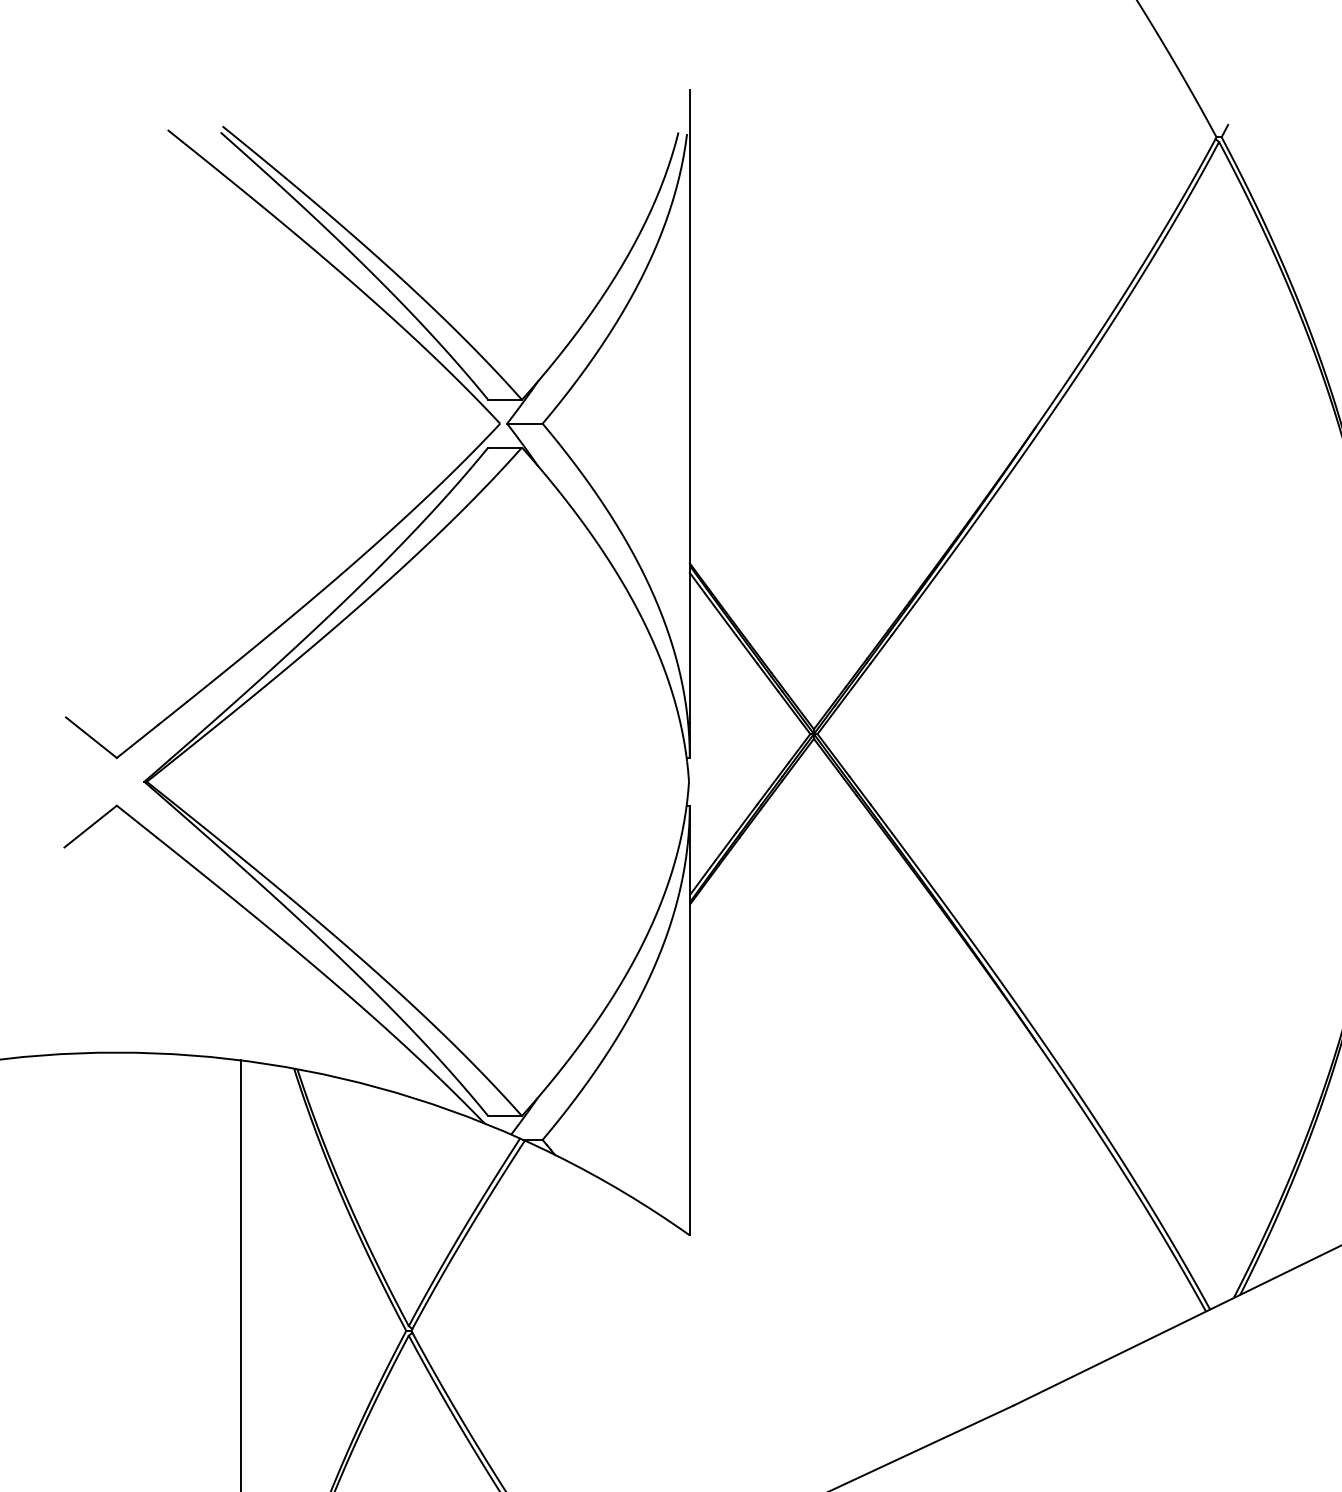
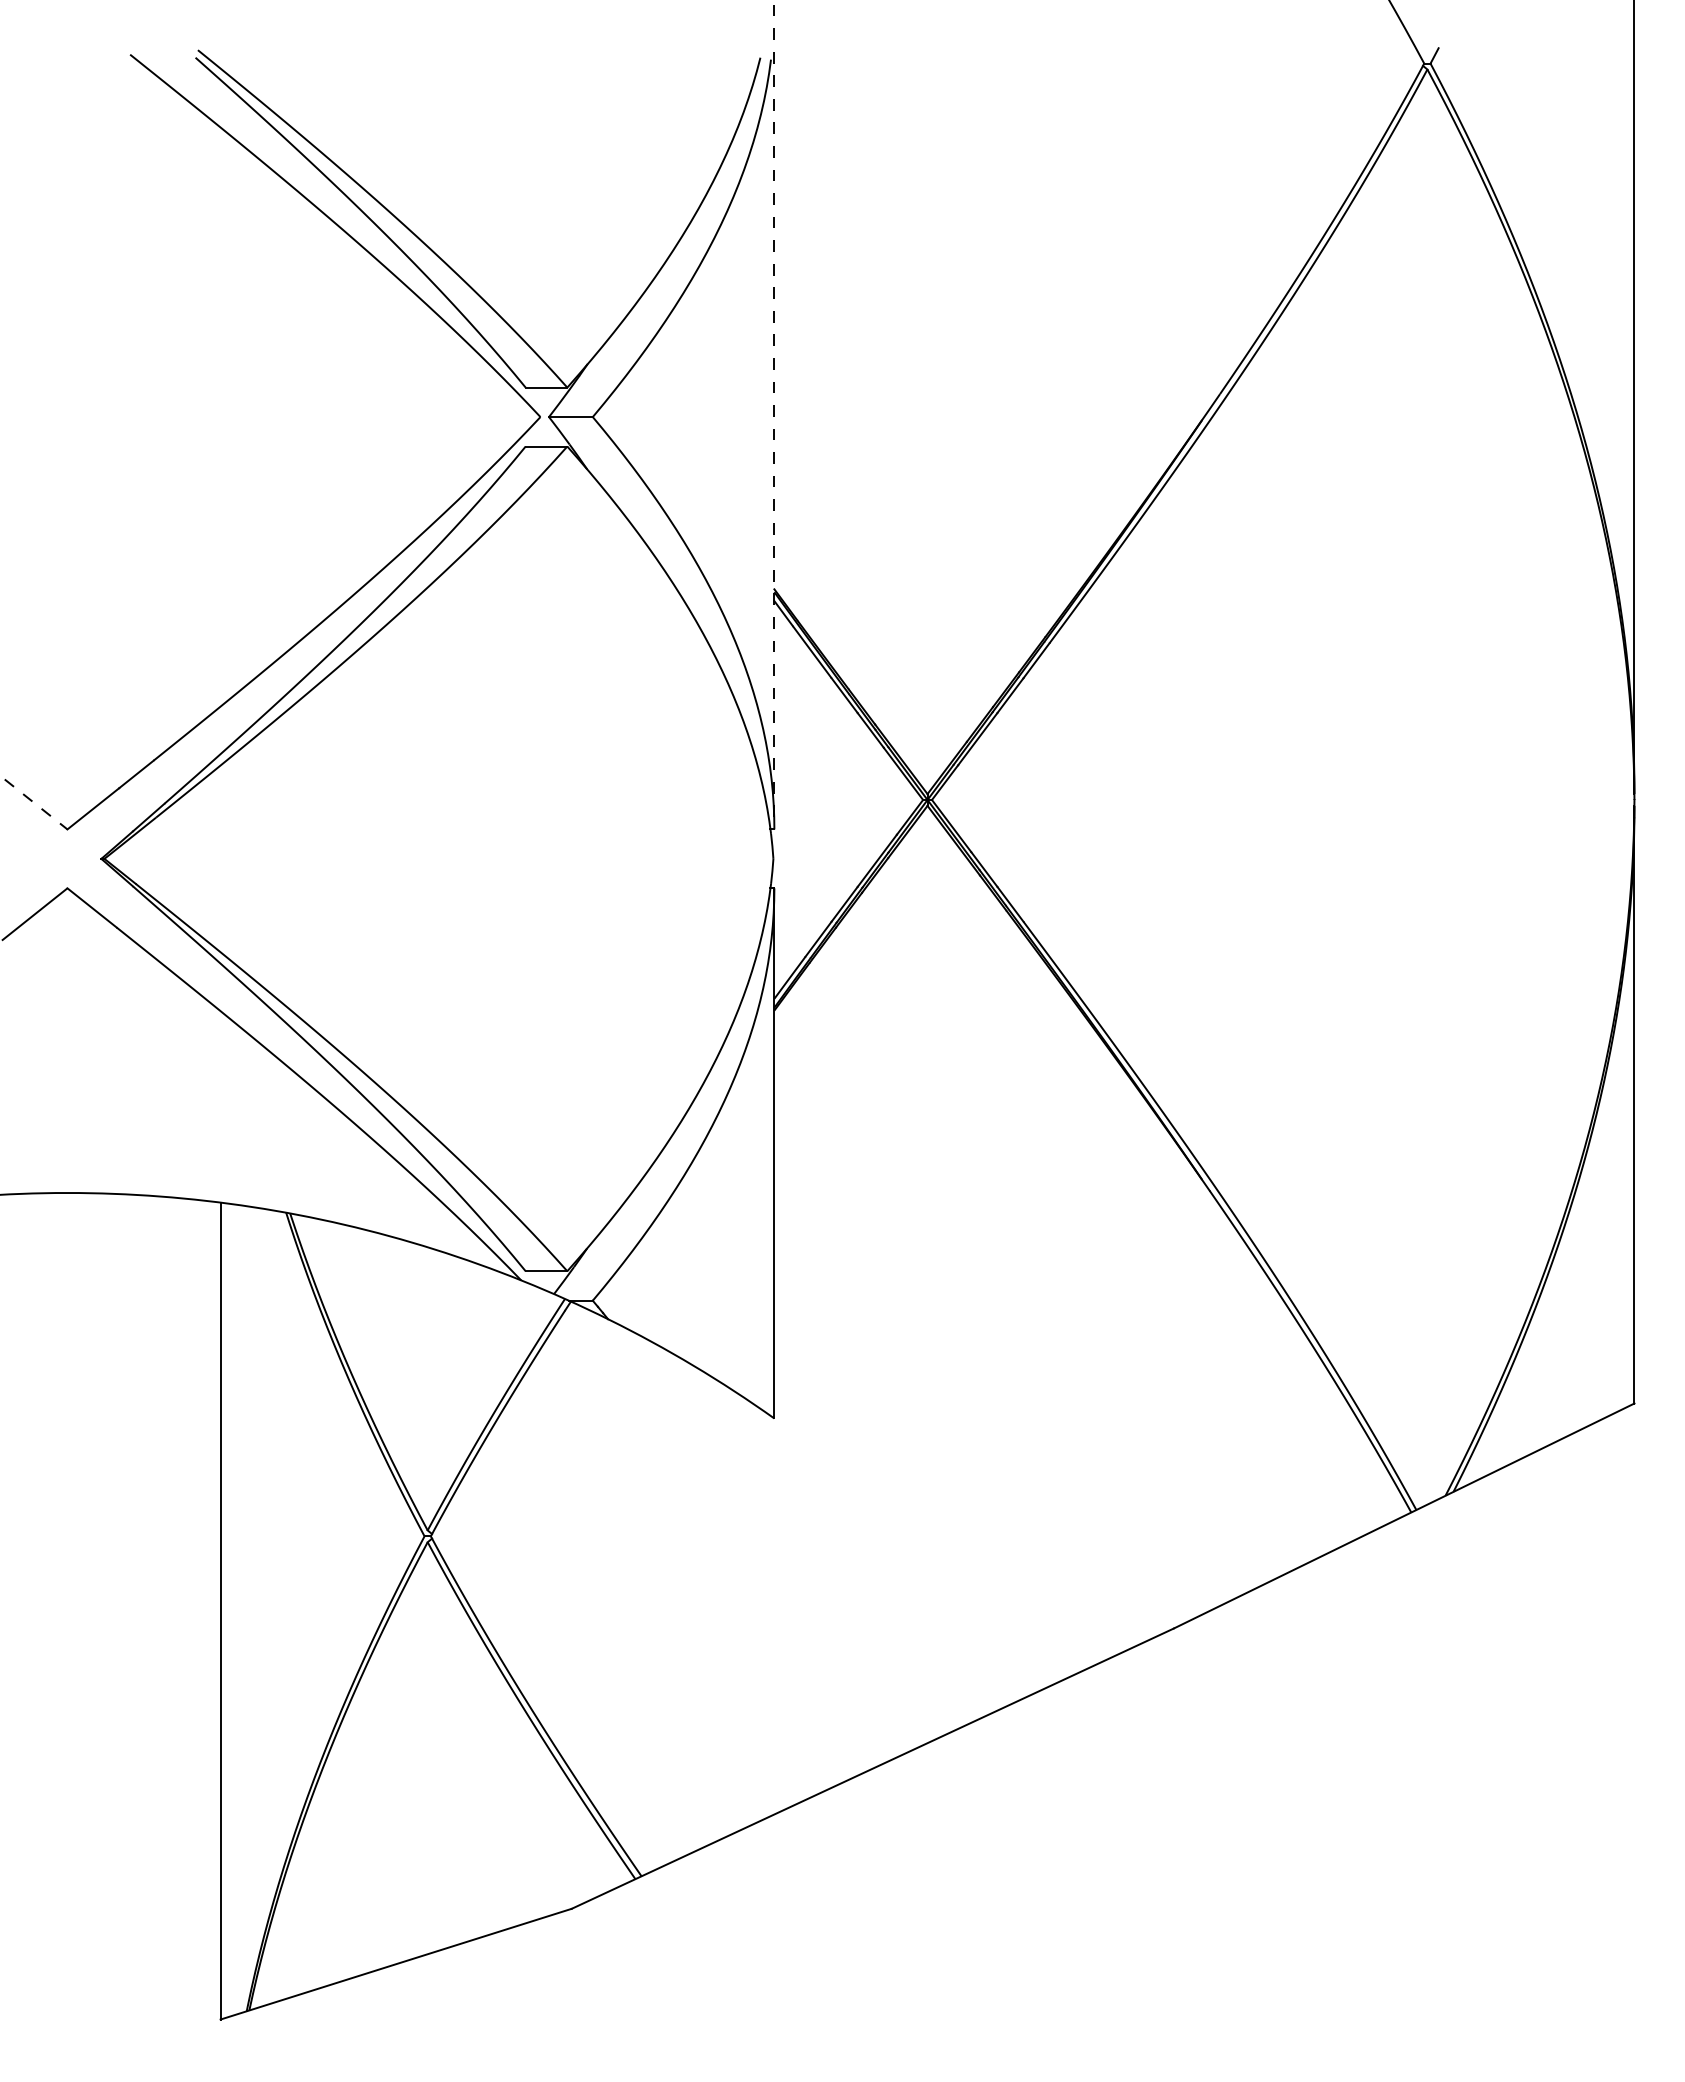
line: (689, 424) -> (774, 417), solid -> dashed
line: (91, 737) -> (36, 804), solid -> dashed

